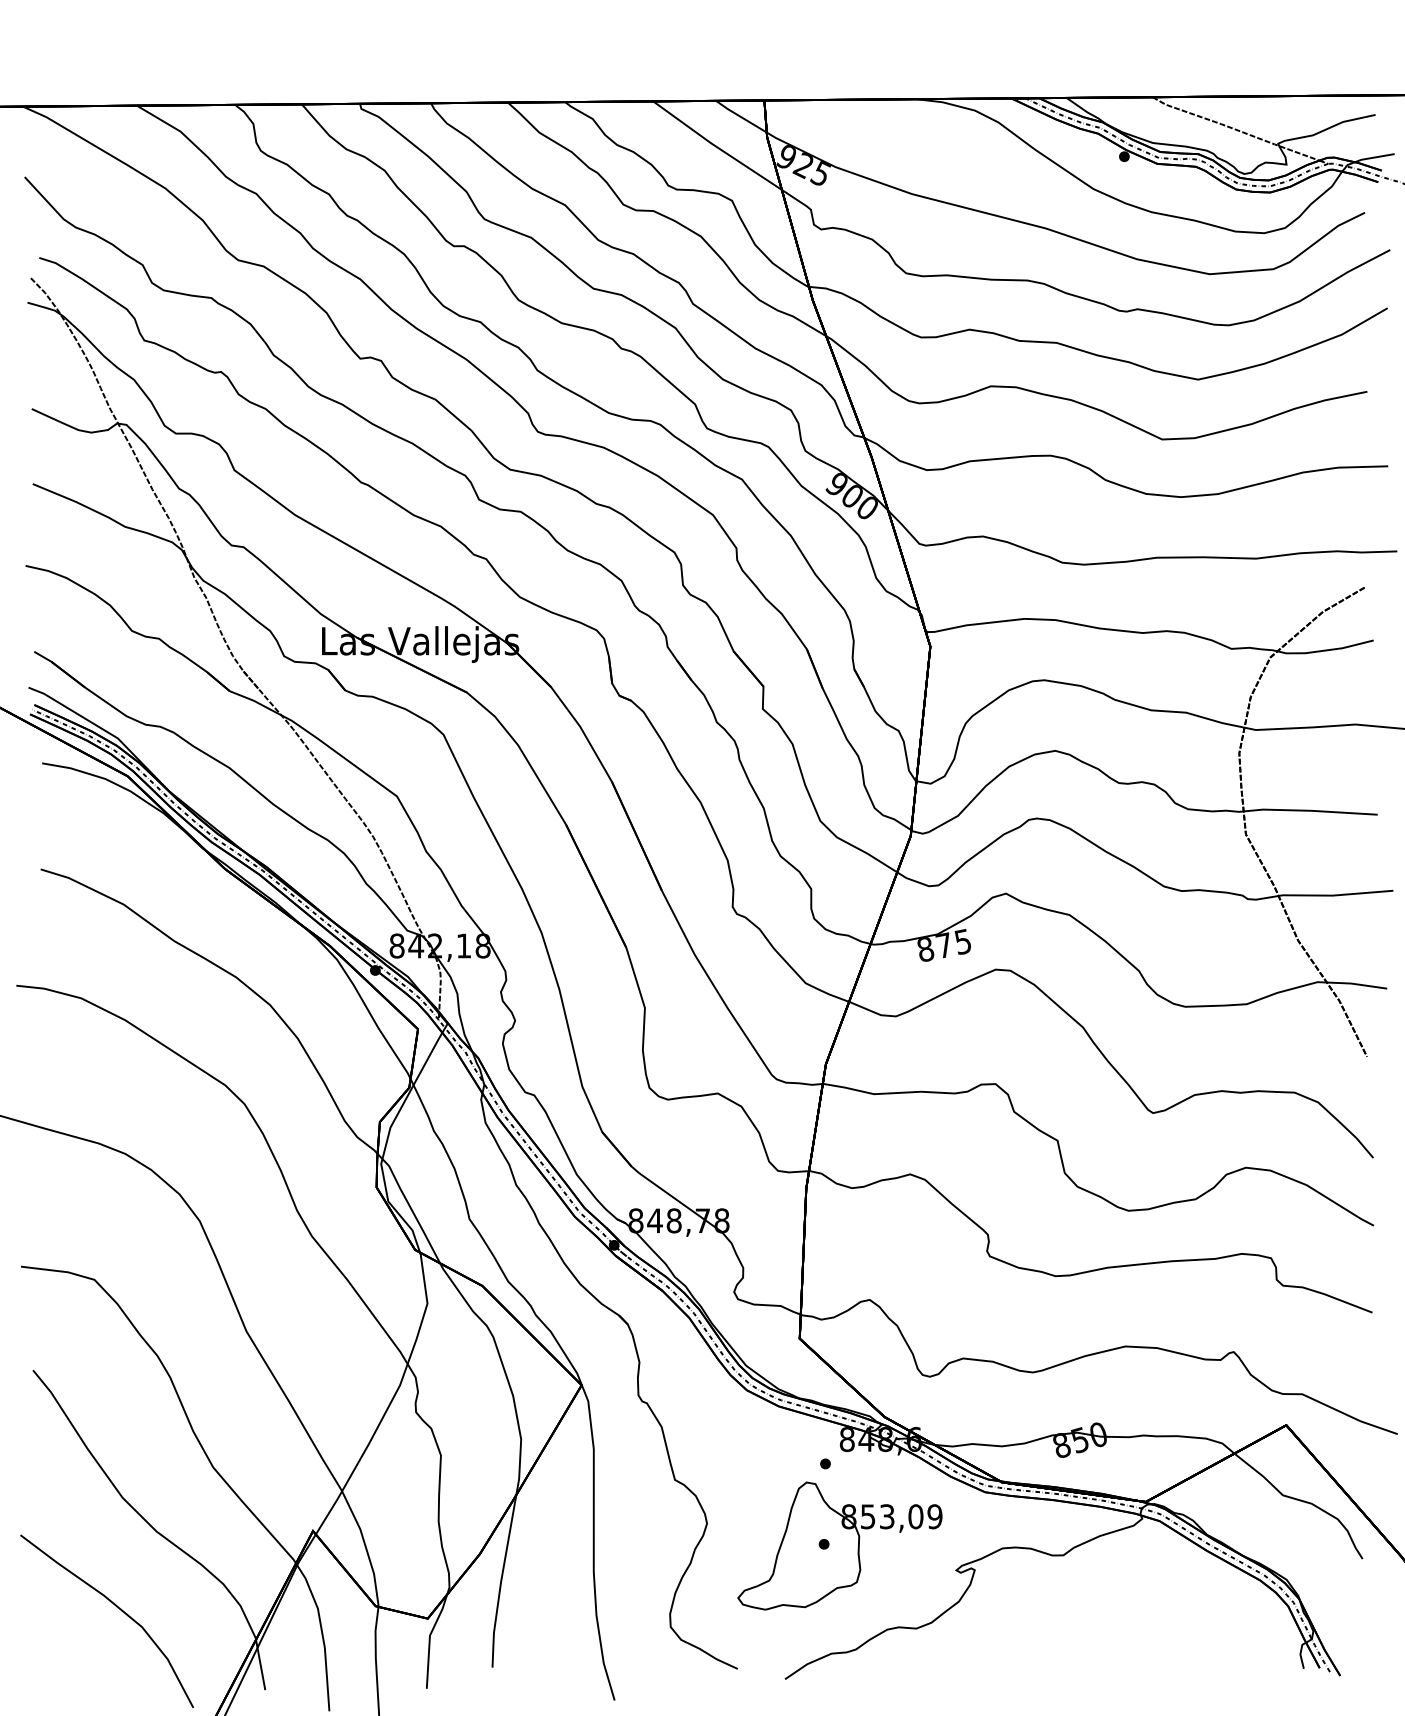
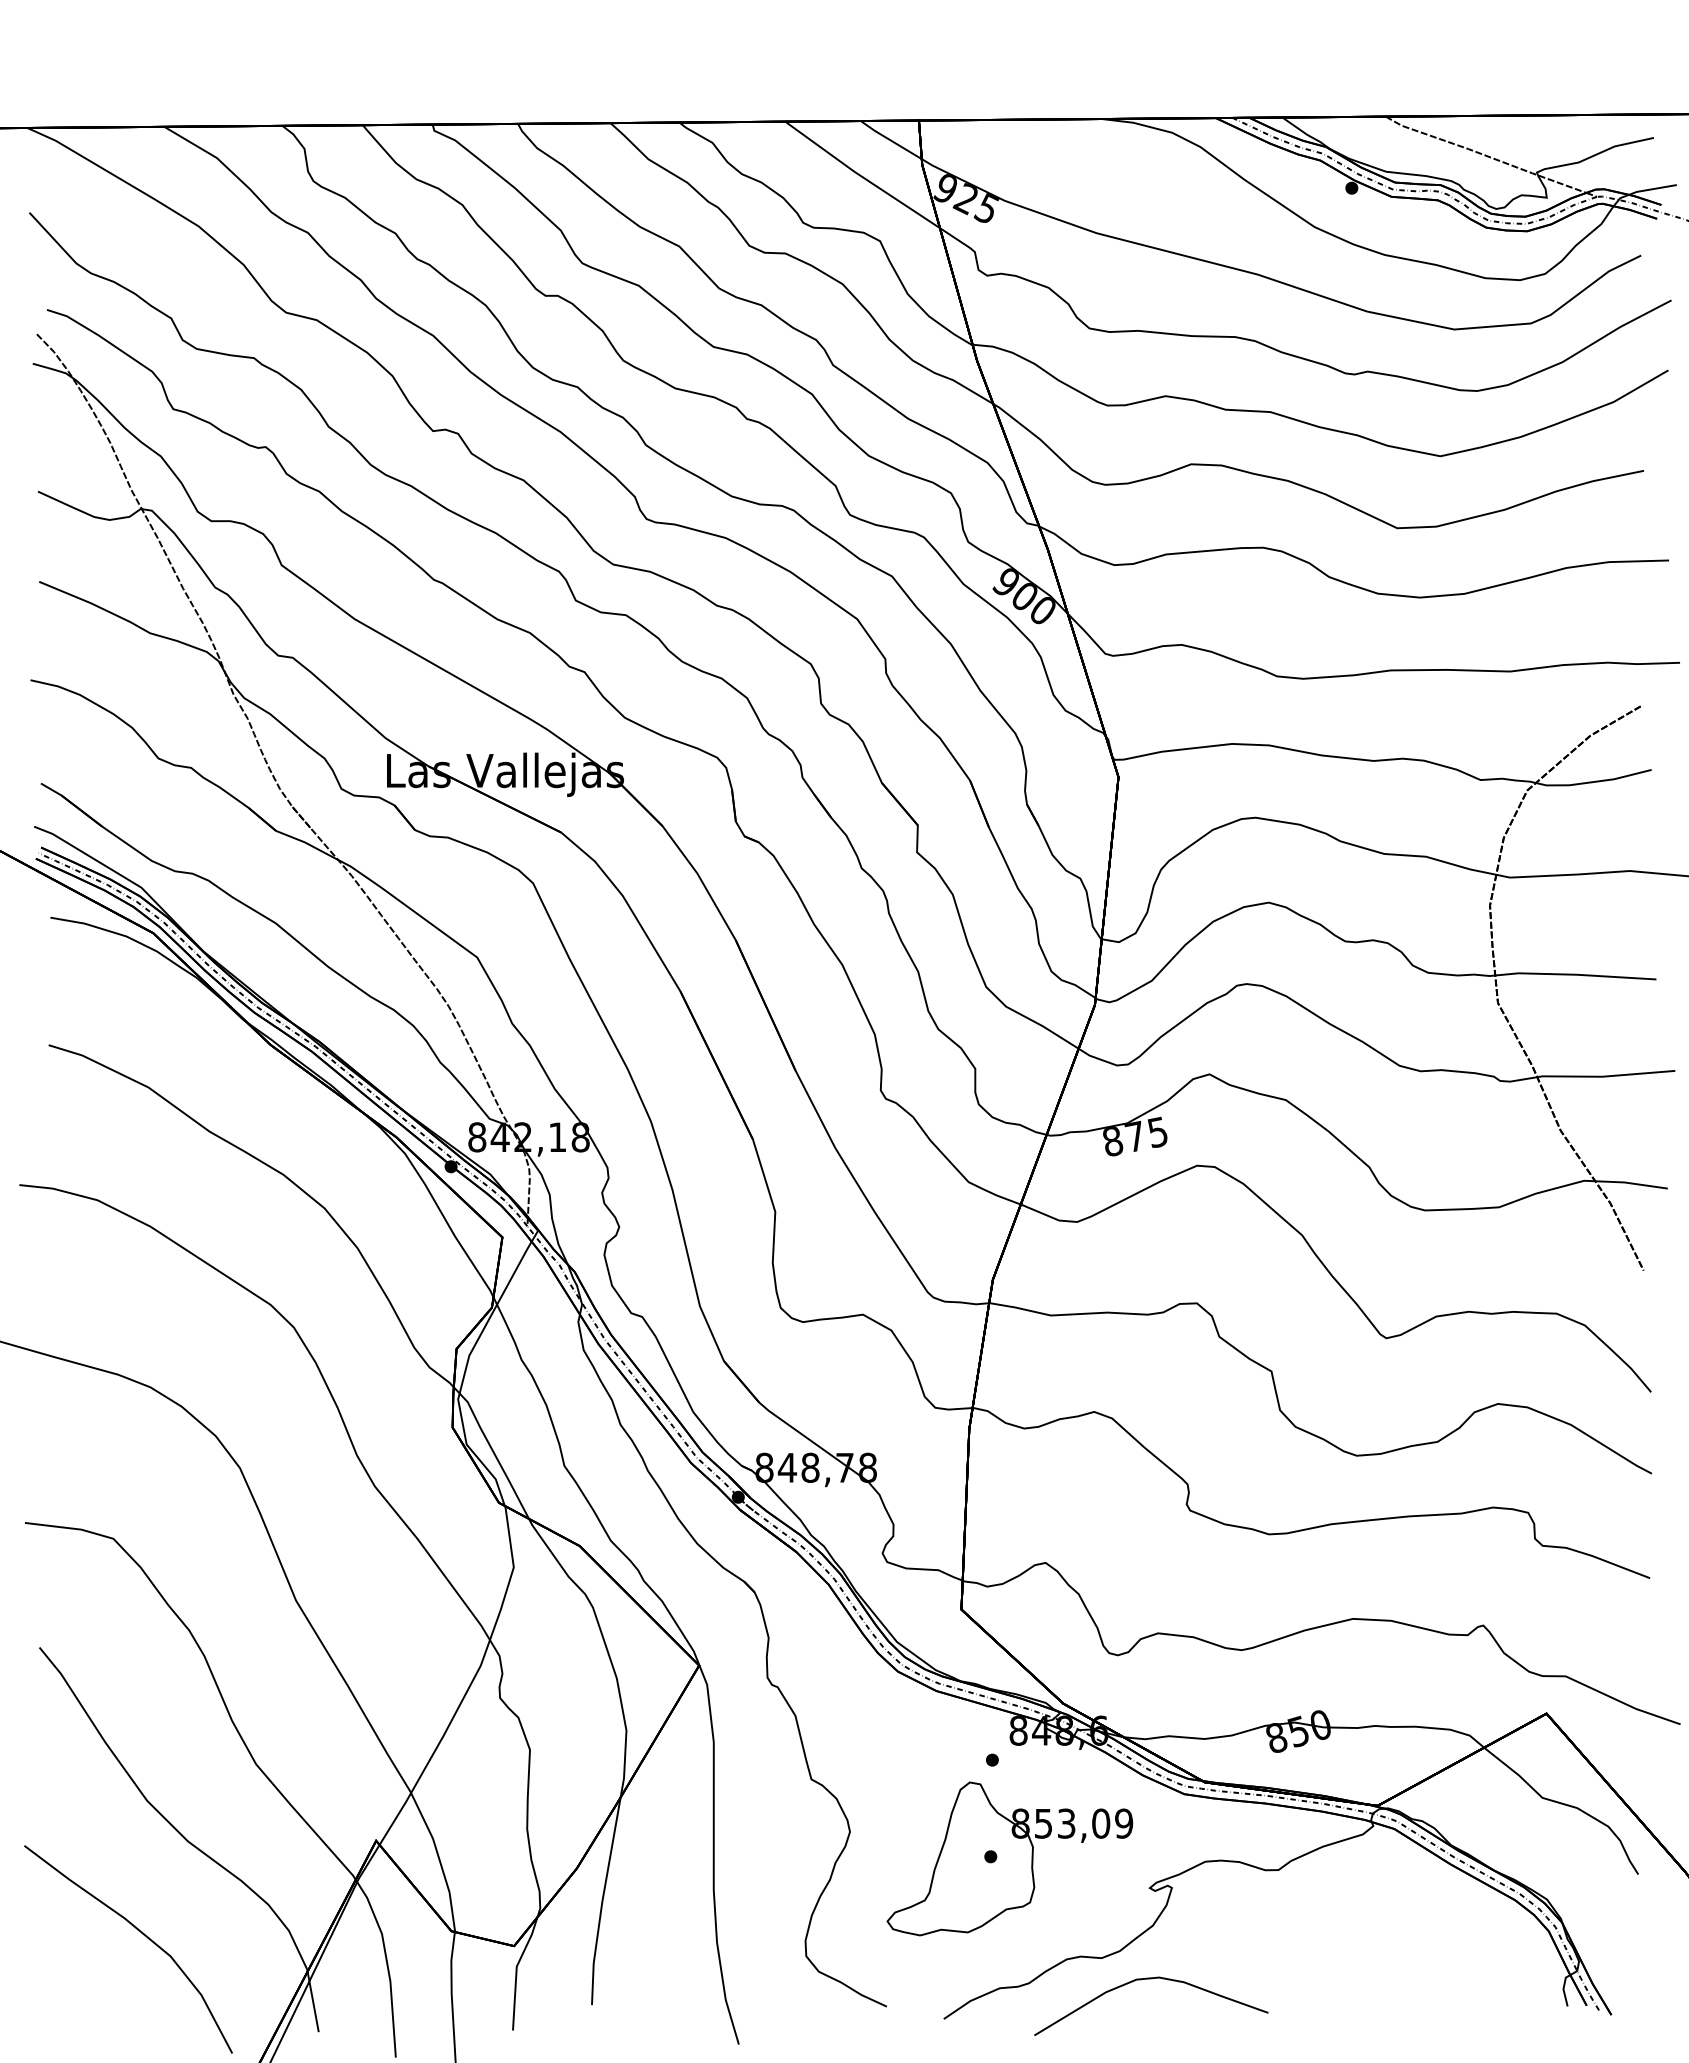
curve: (957, 1646) -> (1151, 1979), added

